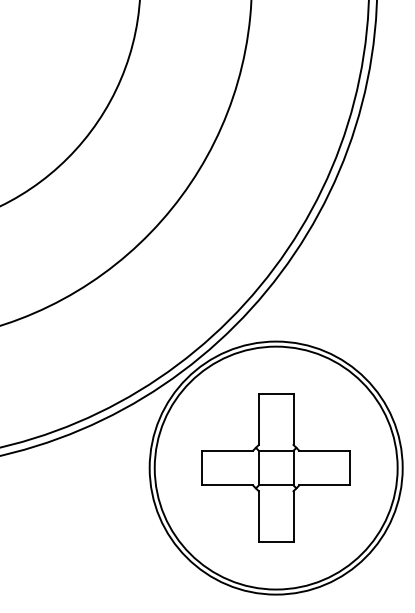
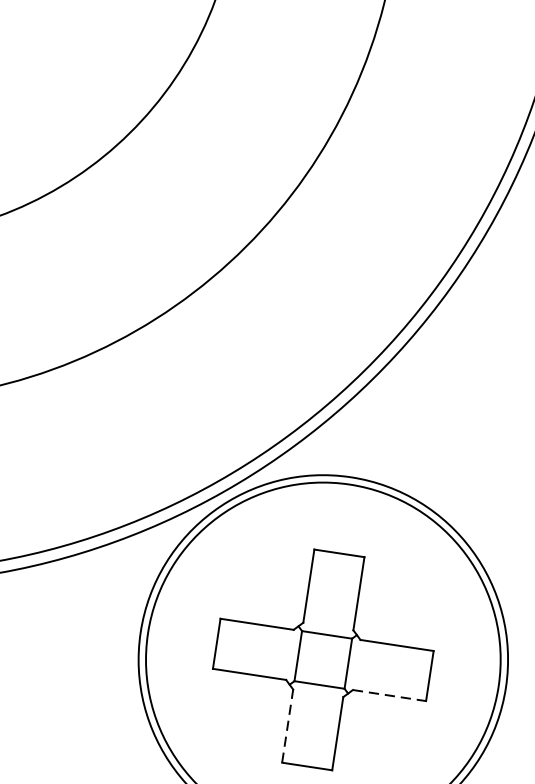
line: (325, 485) -> (390, 695), solid -> dashed
line: (258, 516) -> (287, 725), solid -> dashed

